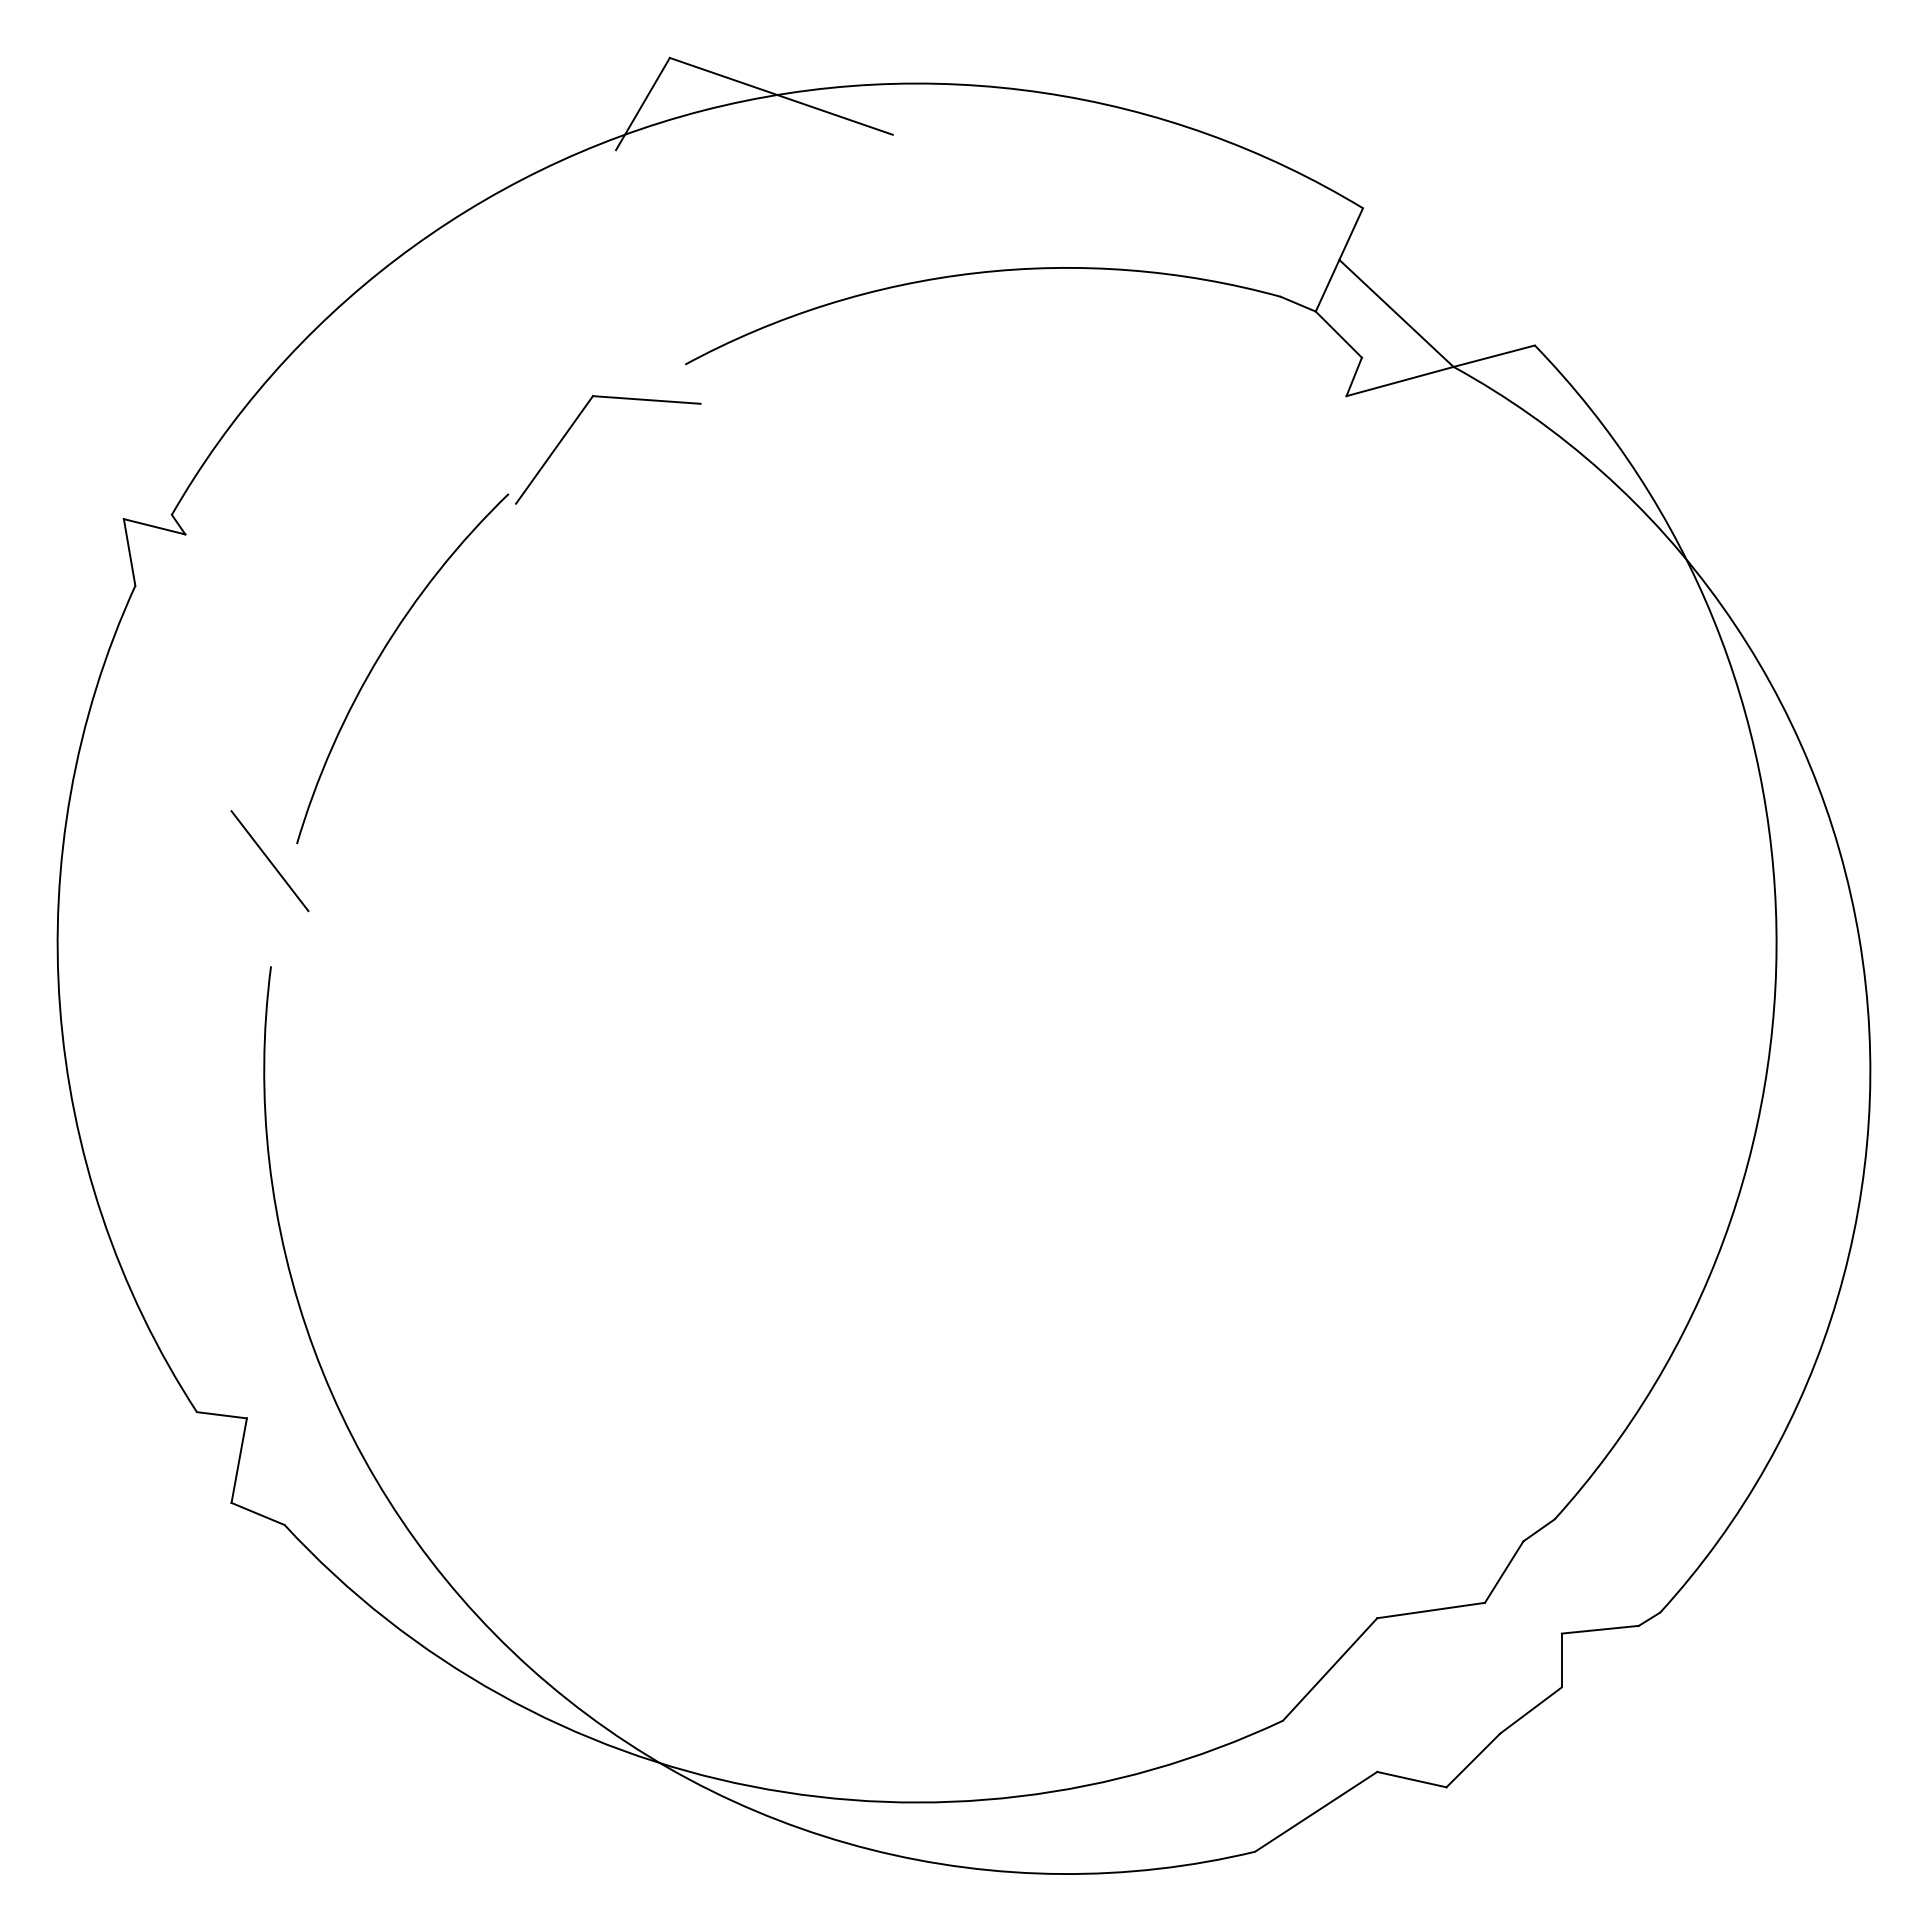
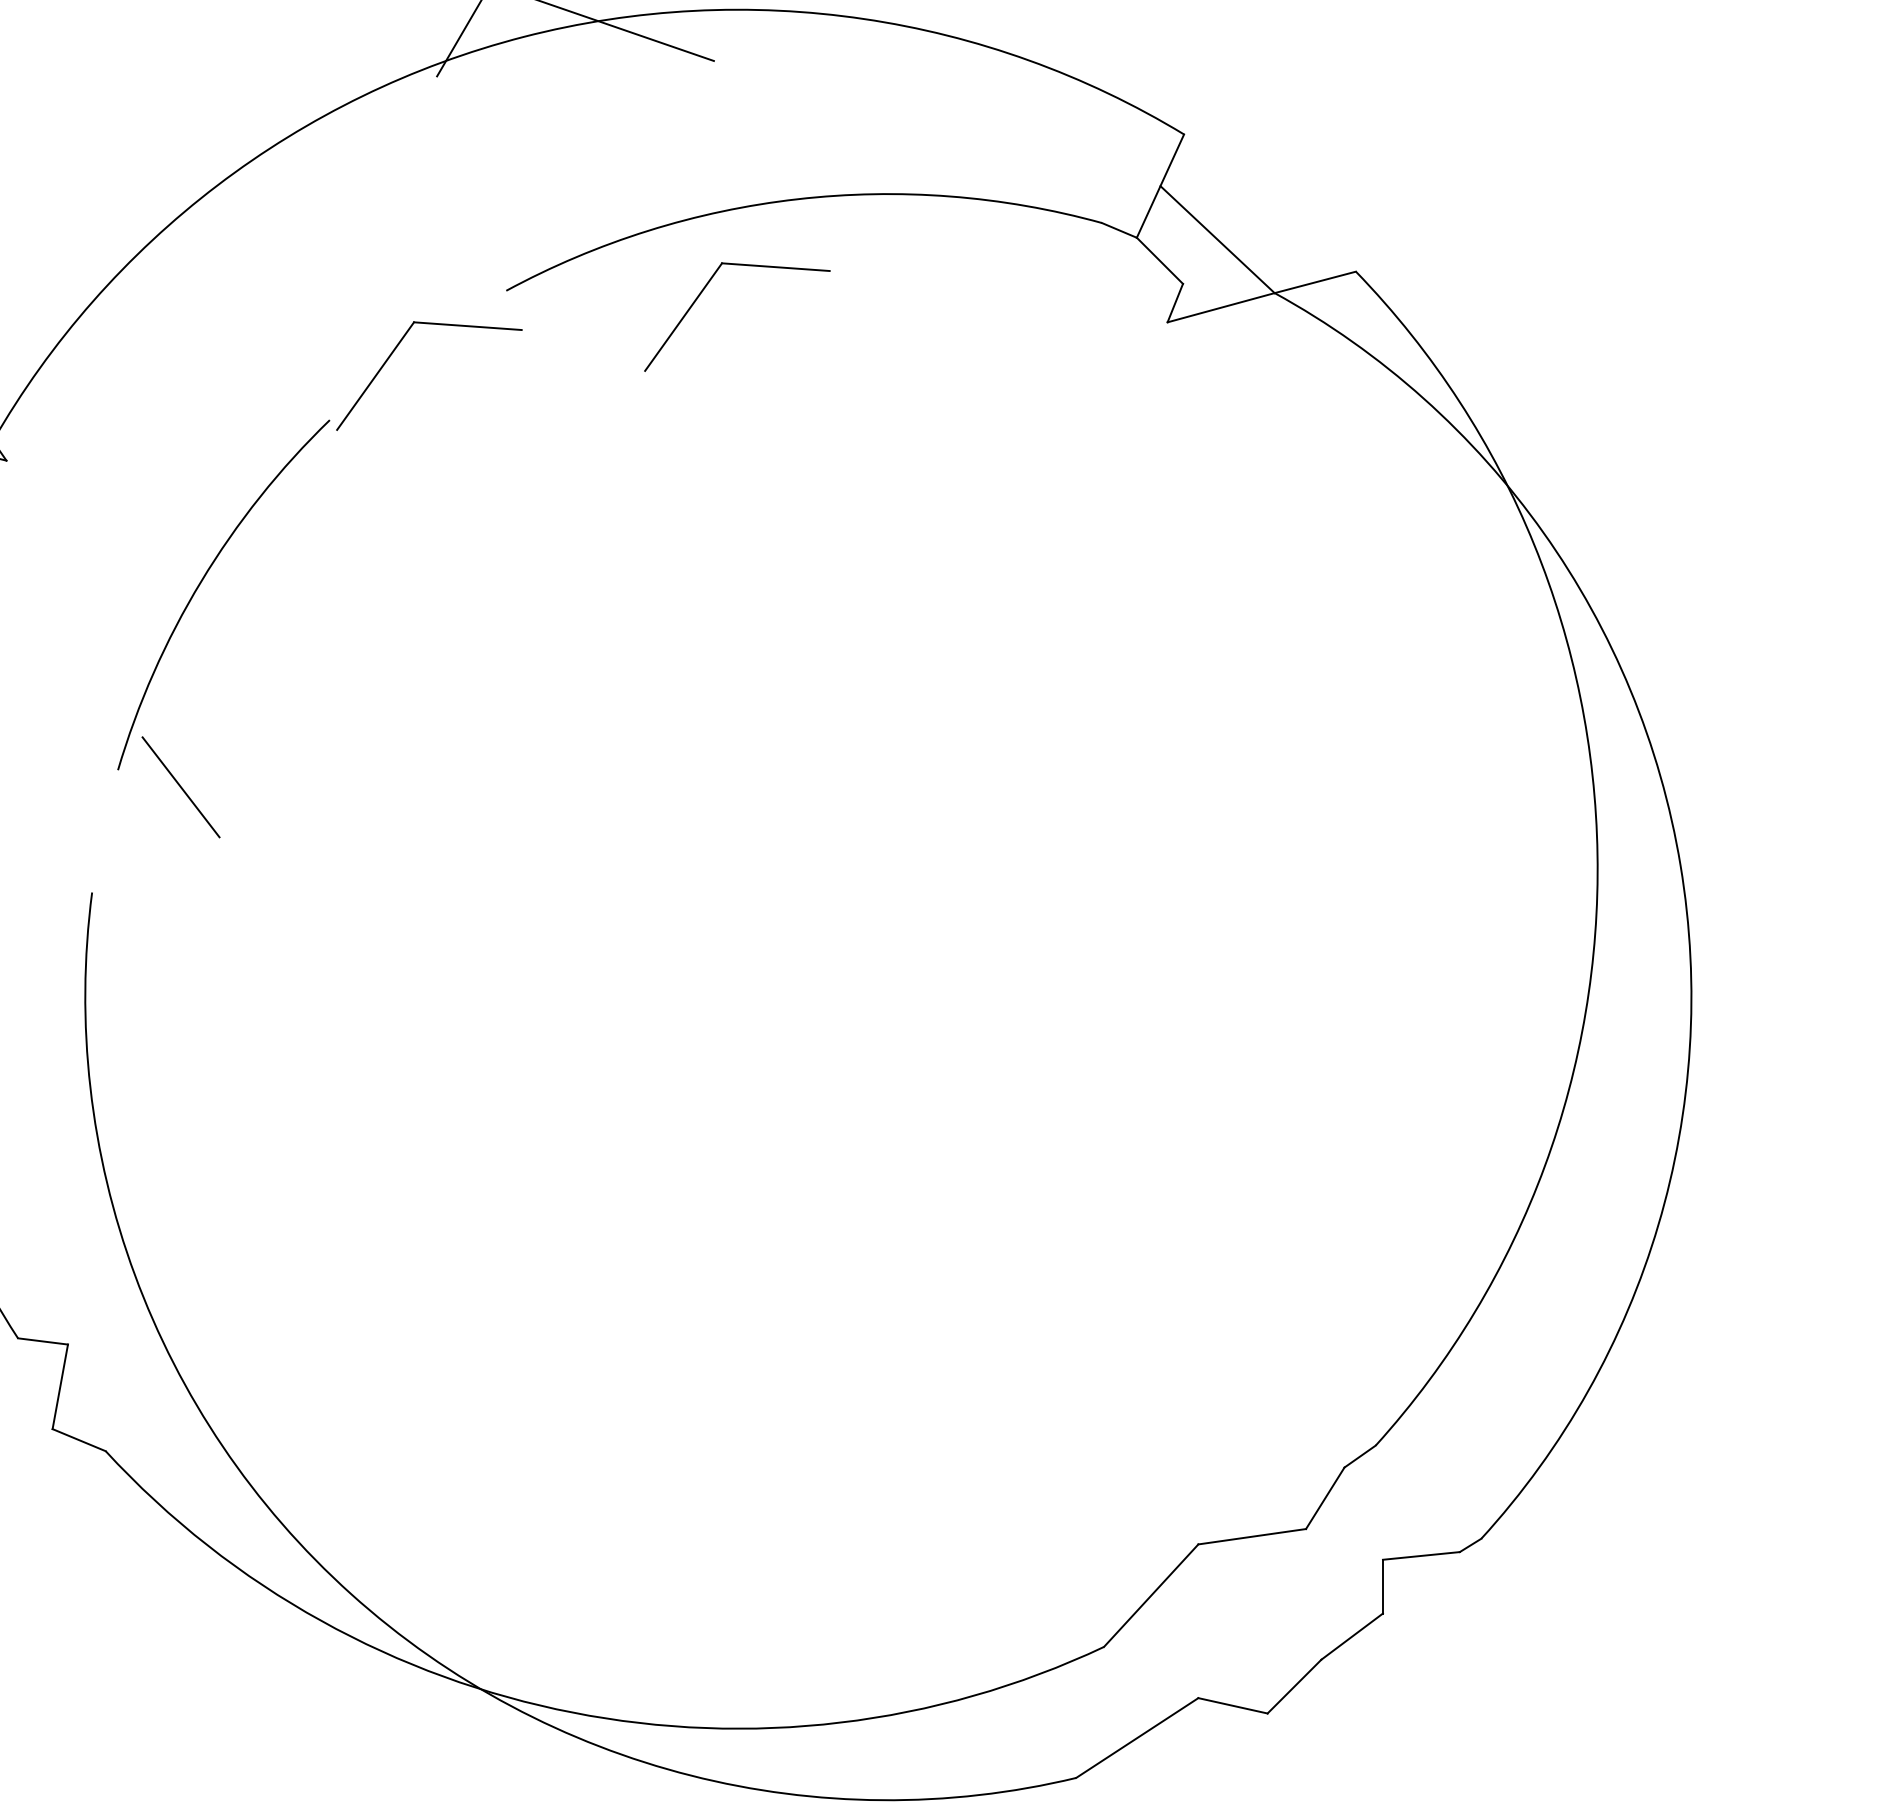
part: (881, 366) -> (702, 292), added
line: (269, 861) -> (180, 787), moved

